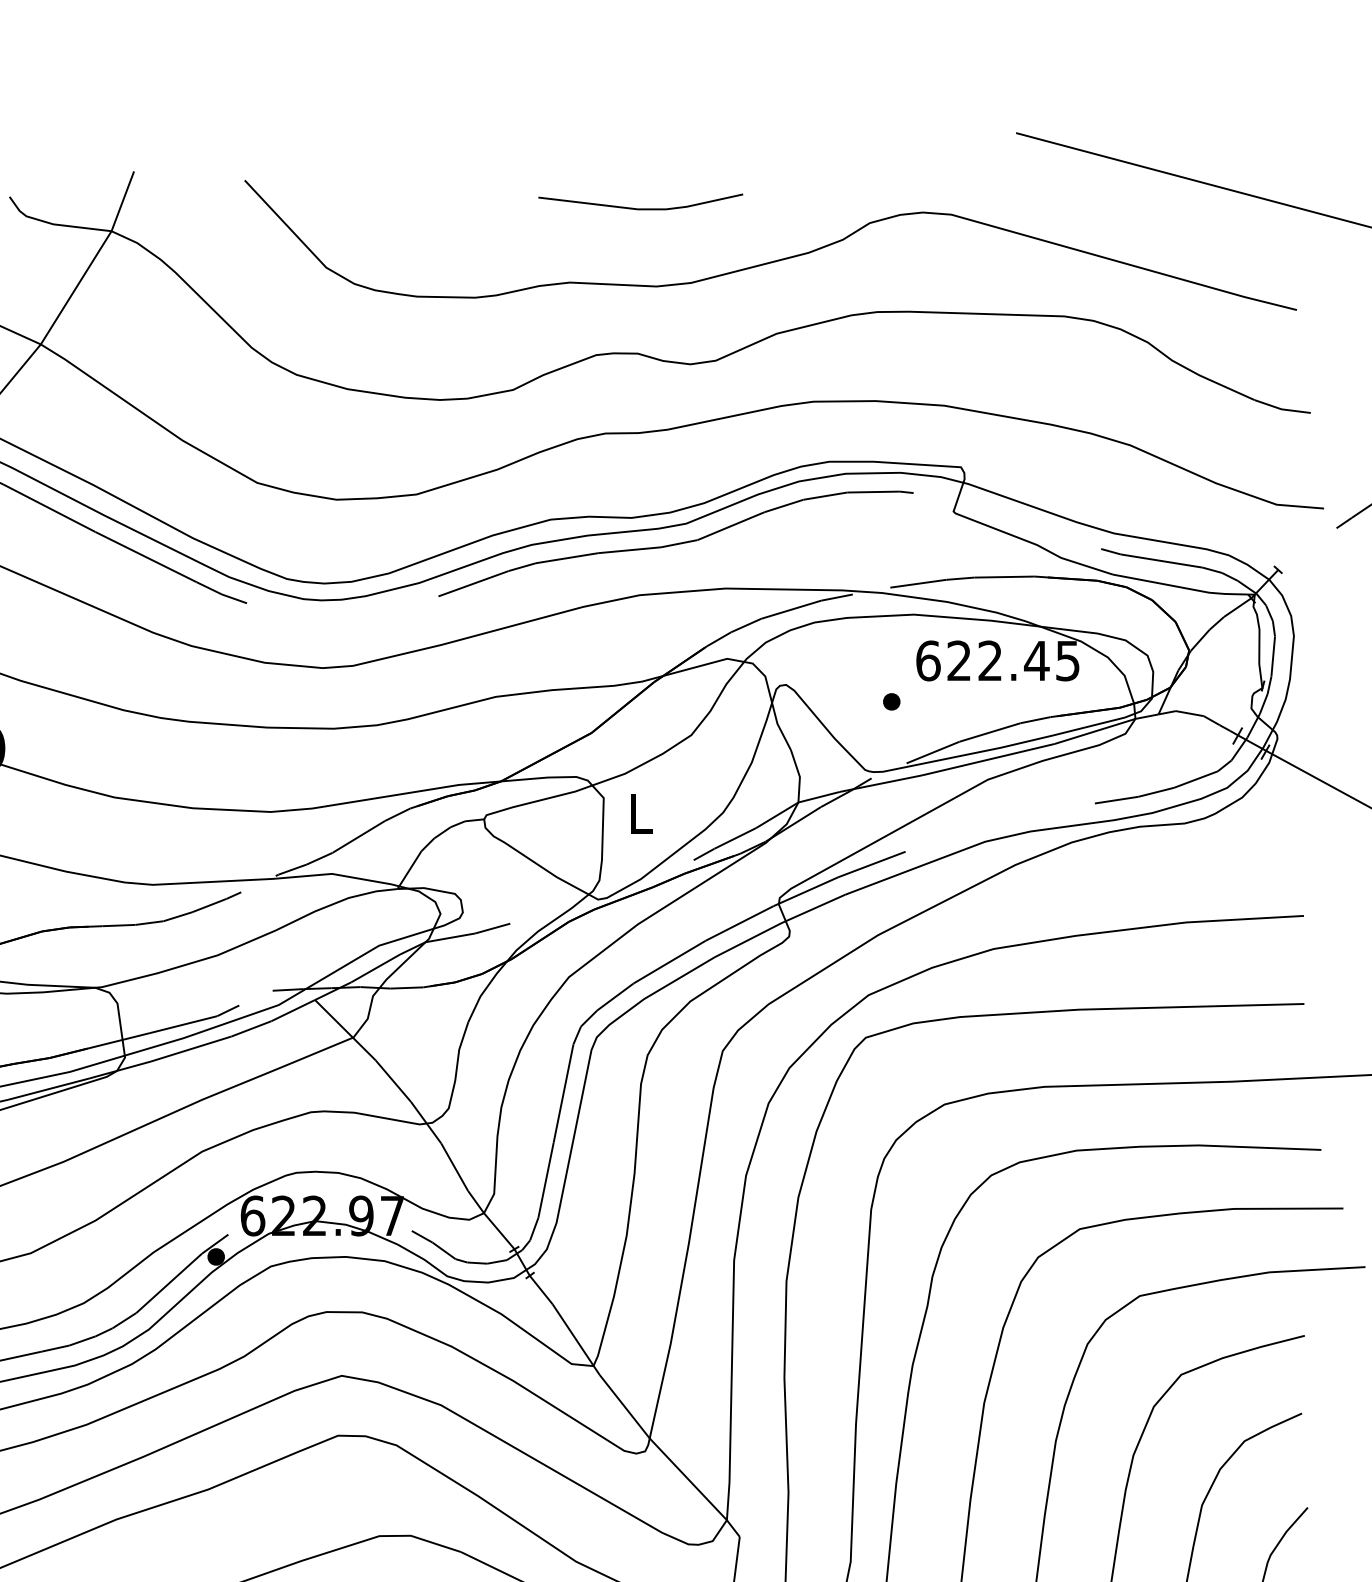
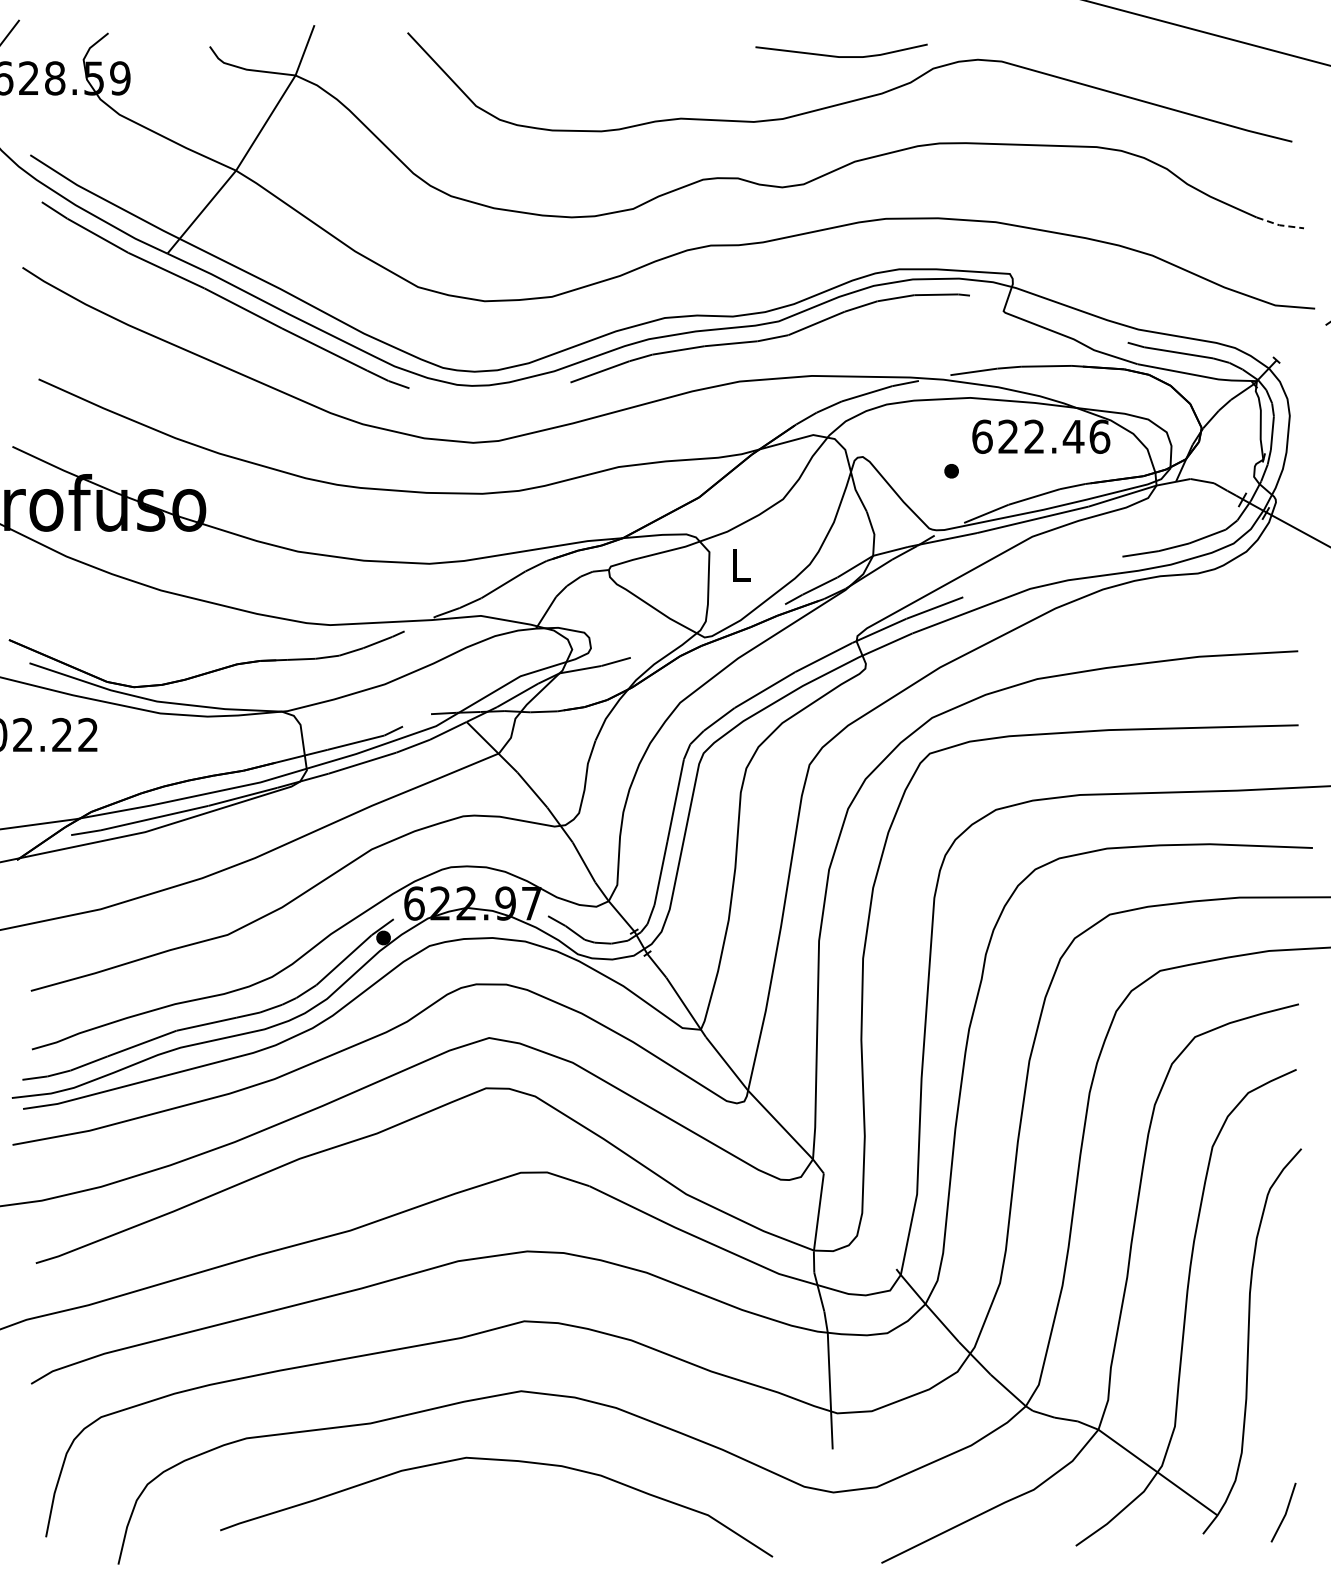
line: (640, 208) -> (841, 56), moved
line: (1281, 409) -> (1279, 225), solid -> dashed
text: (1067, 660) -> (1099, 436), 622.45 -> 622.46

